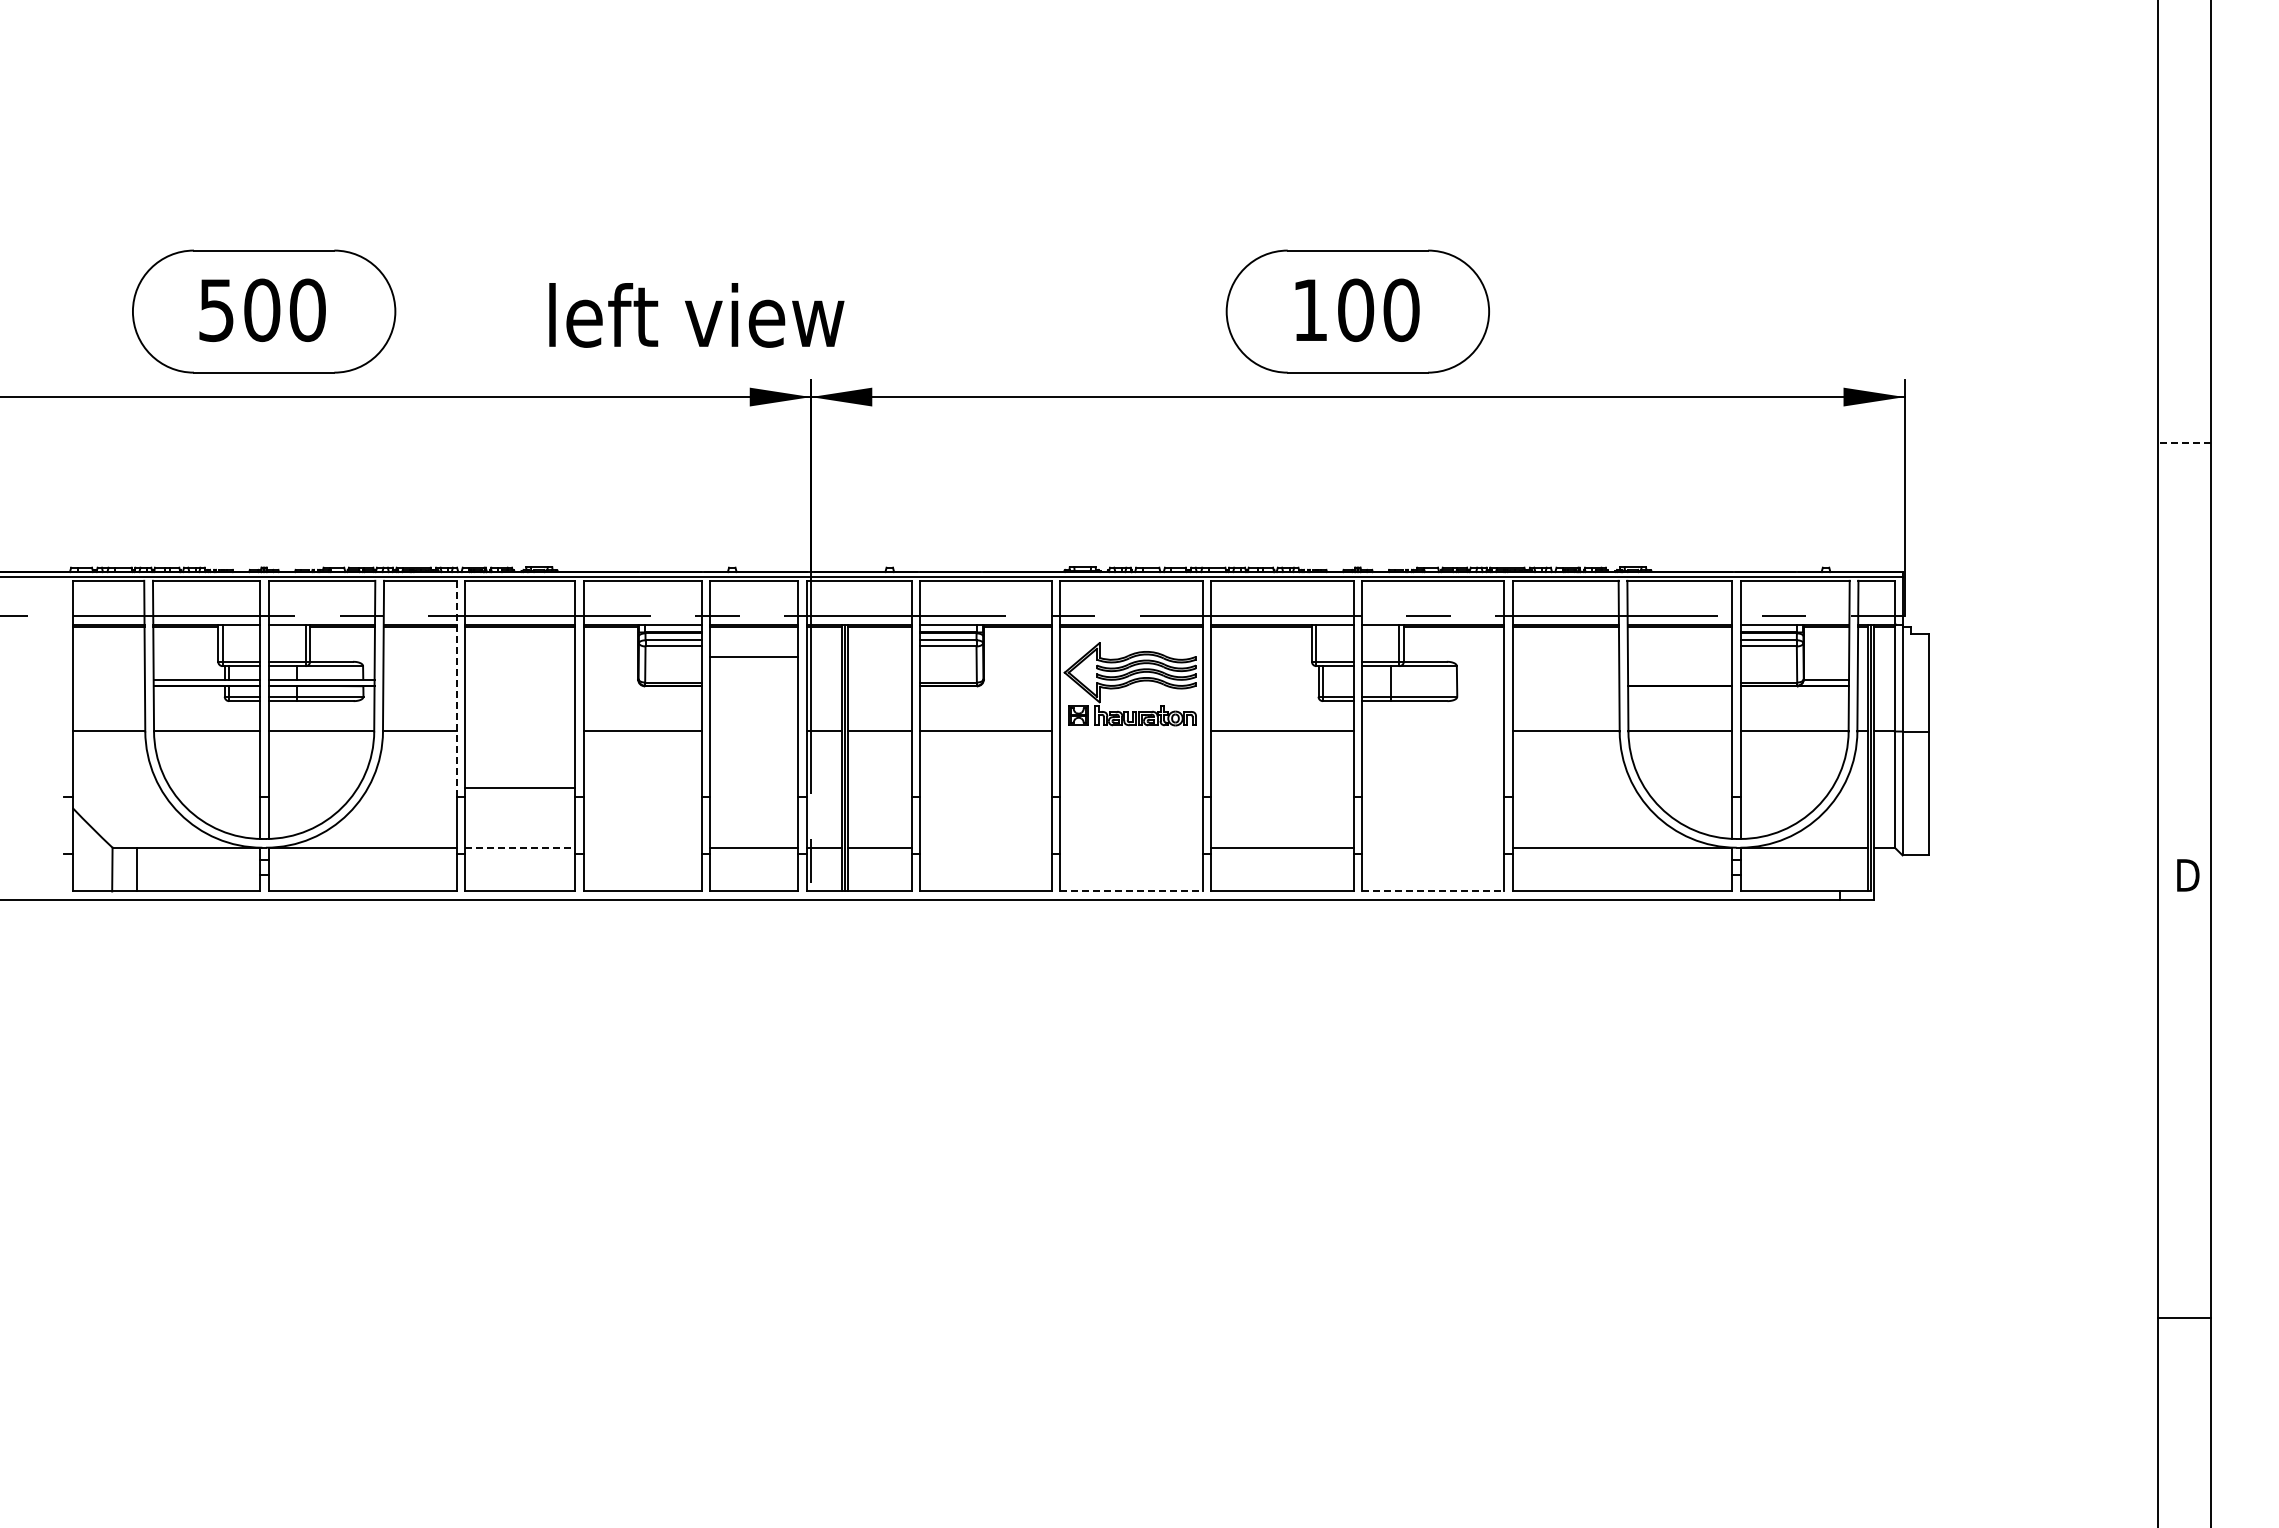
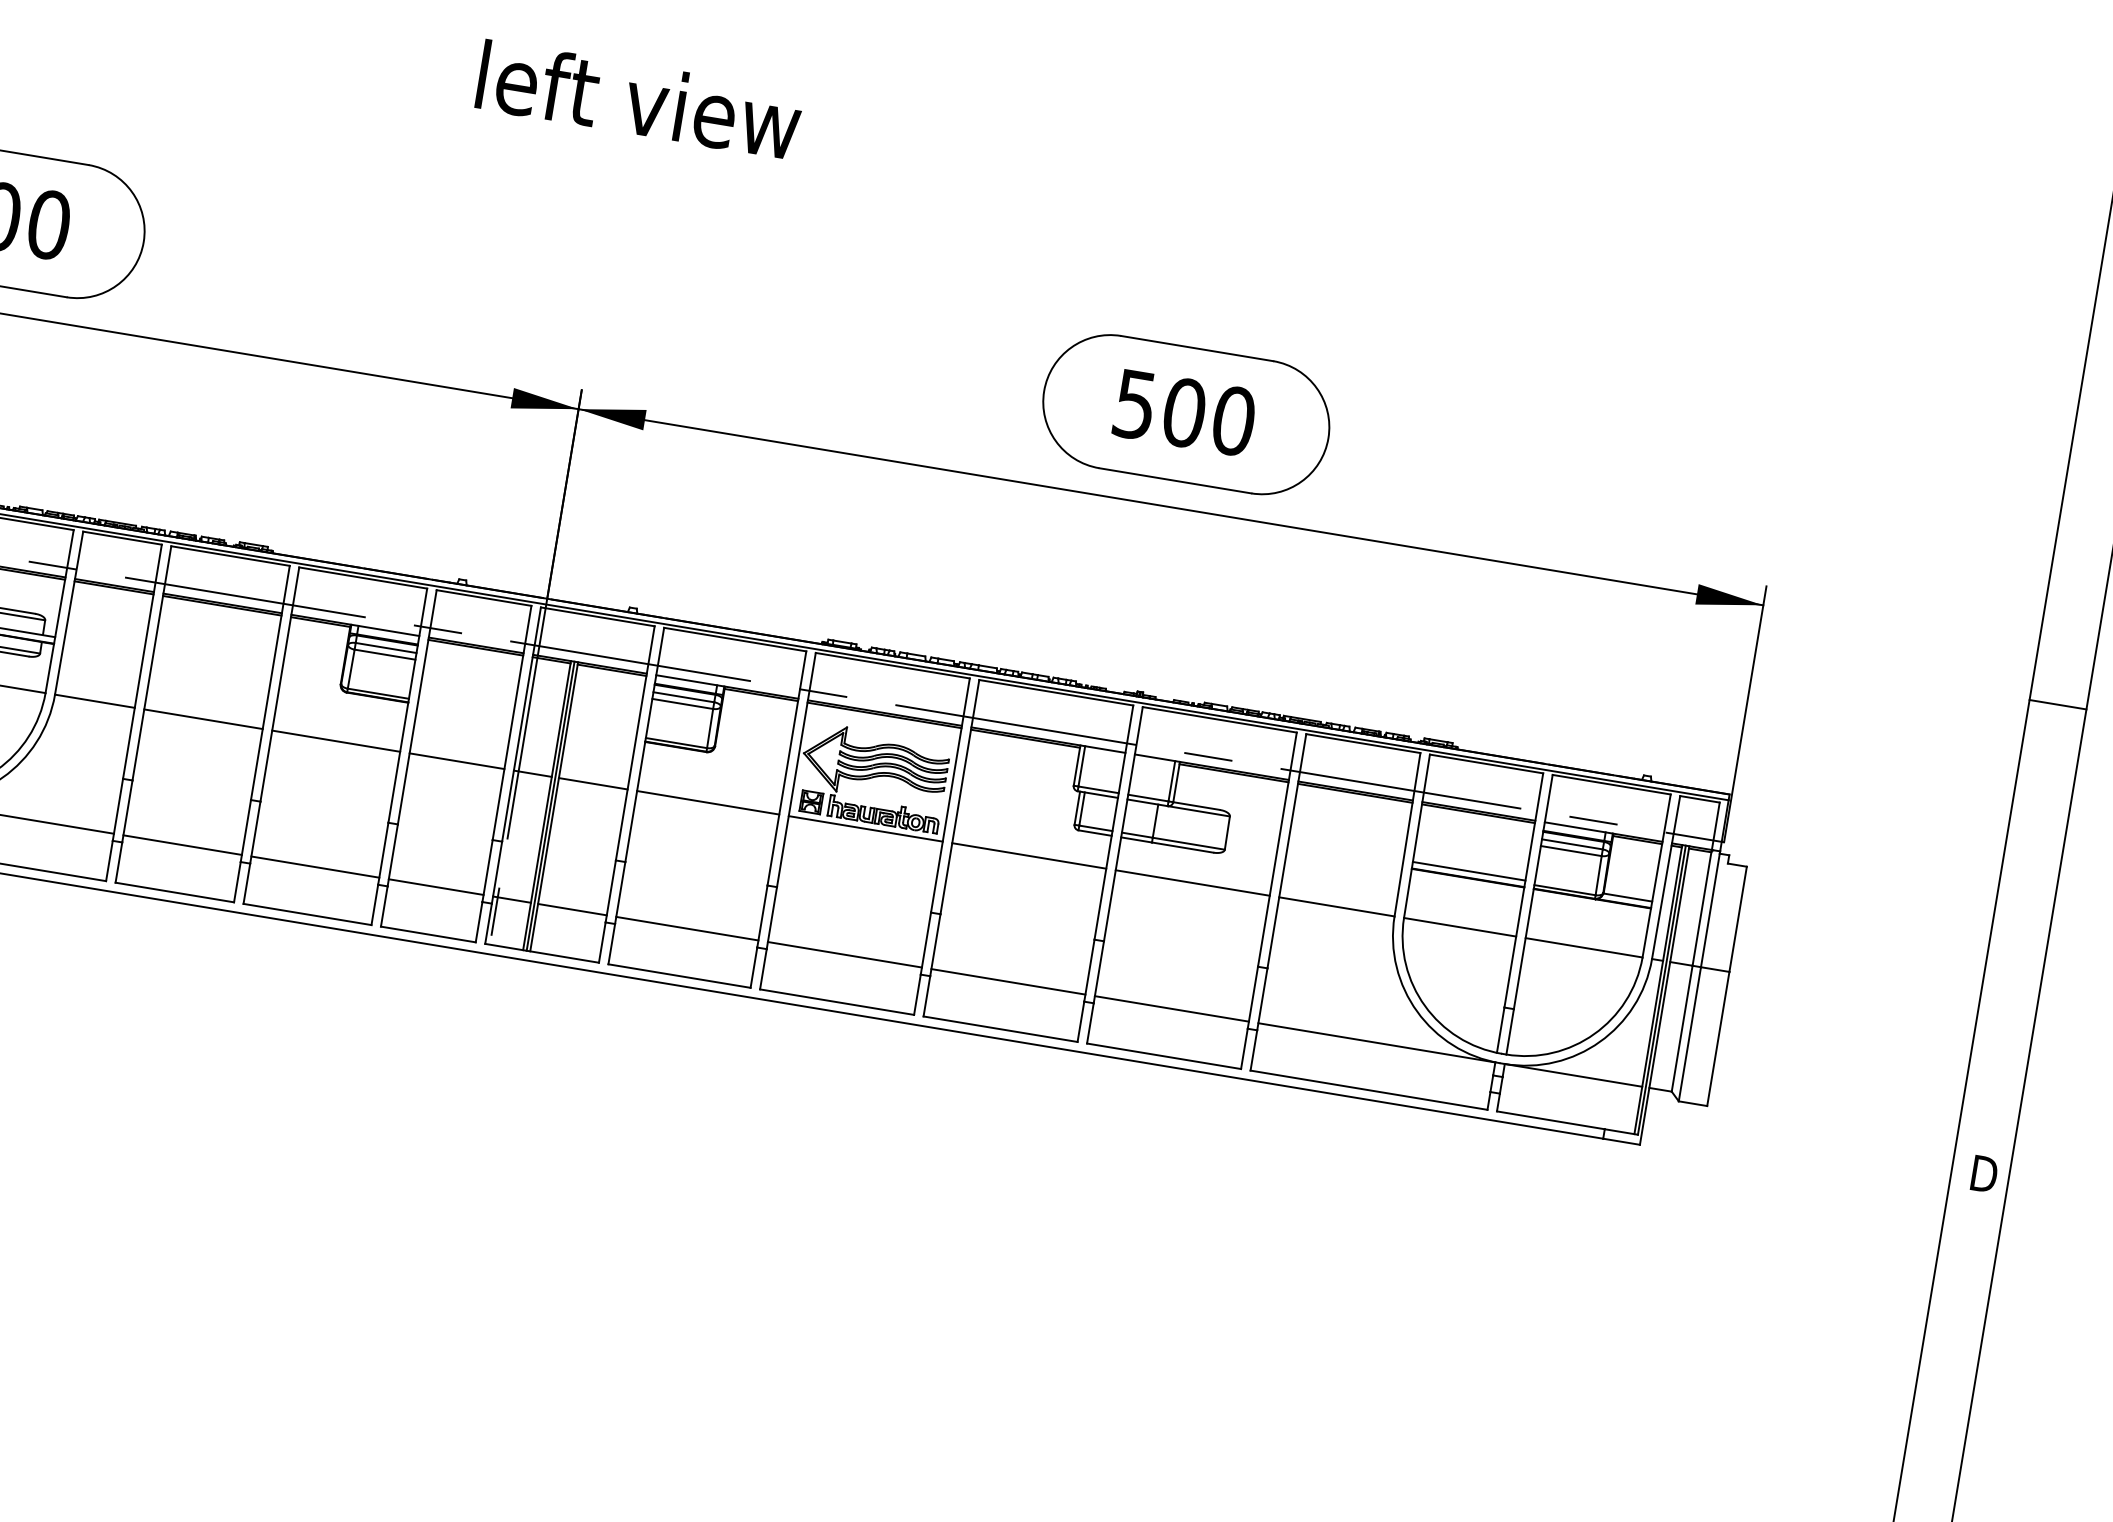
text: (1309, 310) -> (1134, 404), 100 -> 500
text: (696, 315) -> (639, 100), moved
line: (2183, 442) -> (2057, 704), dashed -> solid
line: (753, 657) -> (456, 761), moved
line: (1679, 679) -> (1468, 870), added
line: (456, 689) -> (142, 662), dashed -> solid
line: (1131, 731) -> (865, 828), added
line: (1433, 731) -> (1192, 883), added
line: (519, 788) -> (202, 719), moved
line: (520, 847) -> (183, 844), dashed -> solid
line: (642, 847) -> (315, 866), added
line: (985, 847) -> (686, 928), added
line: (1131, 847) -> (844, 954), added
line: (1433, 847) -> (1172, 1008), added
line: (1131, 891) -> (837, 1002), dashed -> solid
line: (1433, 891) -> (1164, 1056), dashed -> solid

